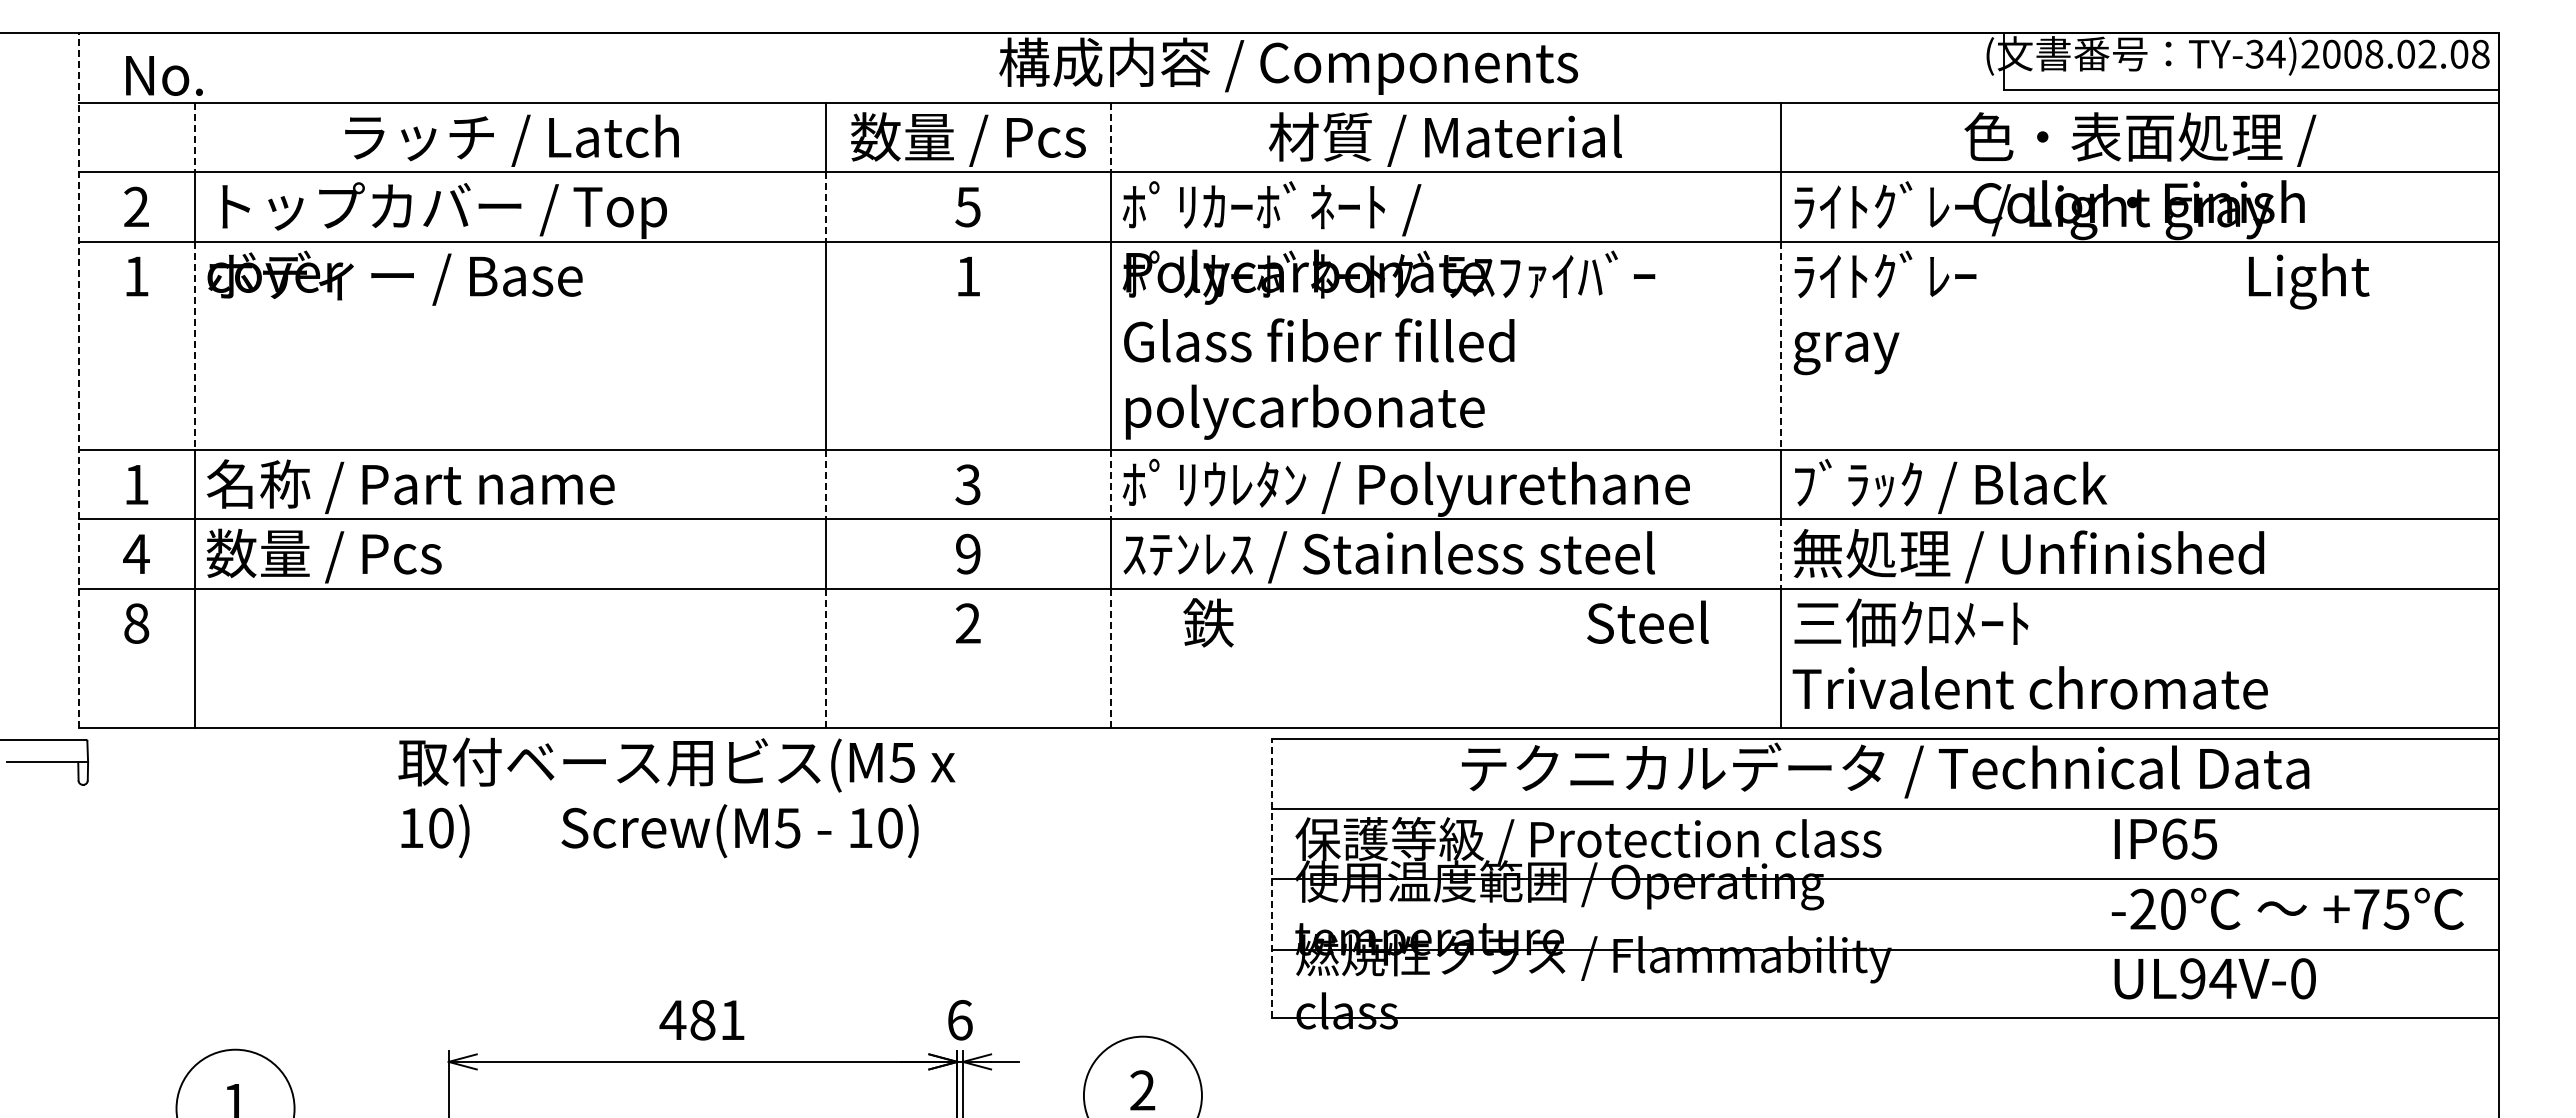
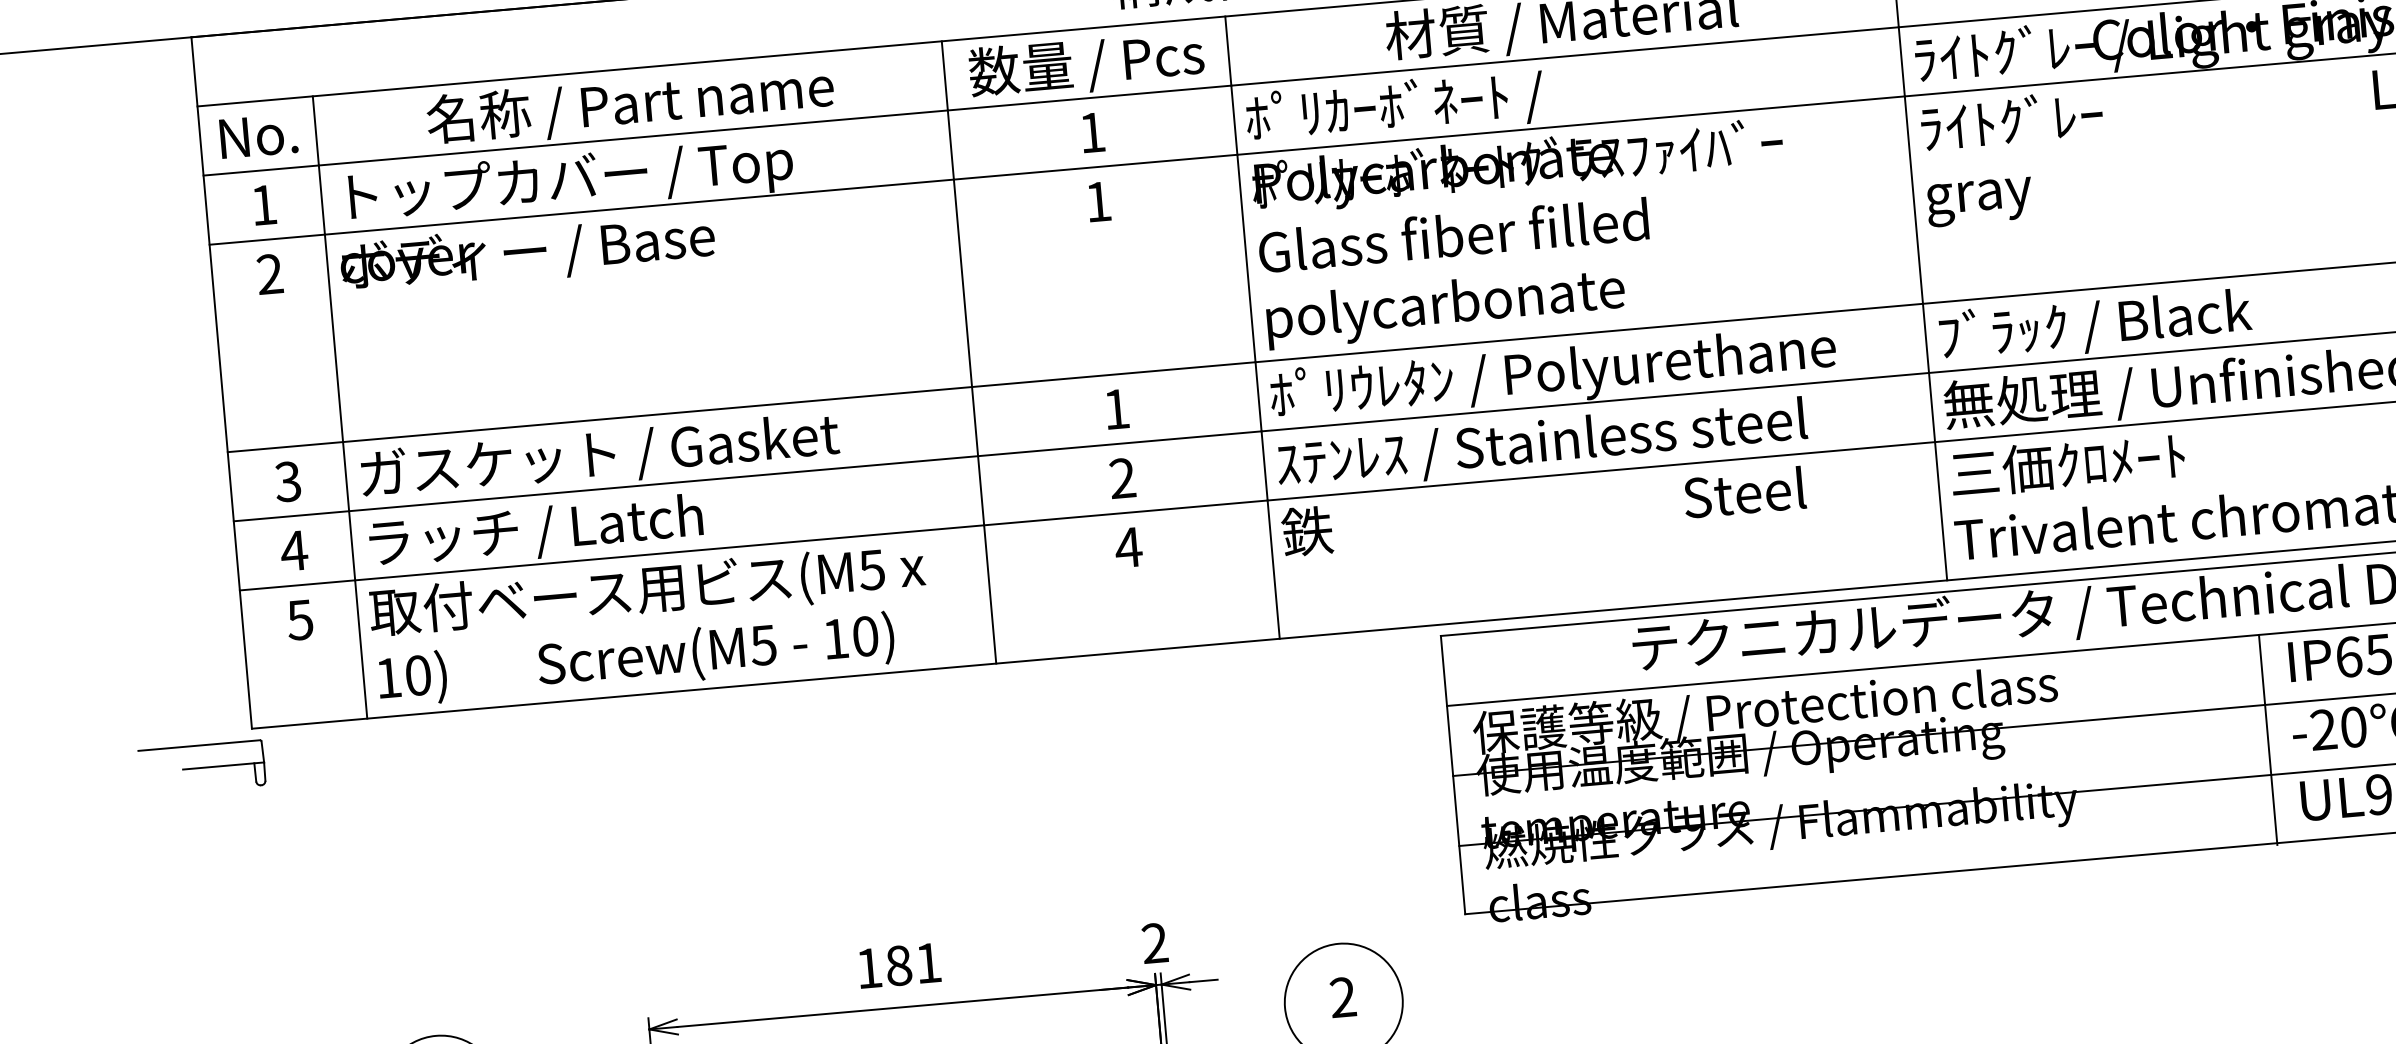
text: (164, 75) -> (258, 135), moved
line: (194, 137) -> (315, 130), dashed -> solid
line: (1110, 137) -> (1227, 51), dashed -> solid
text: (510, 139) -> (630, 105), ラッチ / Latch -> 名称 / Part name
text: (136, 206) -> (263, 204), 2 -> 1
line: (826, 206) -> (951, 144), dashed -> solid
text: (967, 207) -> (1091, 133), 5 -> 1
text: (136, 276) -> (270, 274), 1 -> 2
line: (194, 346) -> (333, 339), dashed -> solid
line: (1780, 346) -> (1913, 200), dashed -> solid
line: (78, 380) -> (221, 383), dashed -> solid
text: (135, 484) -> (287, 481), 1 -> 3
line: (826, 484) -> (975, 421), dashed -> solid
text: (967, 484) -> (1115, 409), 3 -> 1
line: (1110, 484) -> (1258, 396), dashed -> solid
text: (447, 486) -> (598, 456), 名称 / Part name -> ガスケット / Gasket
text: (968, 554) -> (1122, 478), 9 -> 2
line: (1780, 554) -> (1931, 408), dashed -> solid
text: (376, 555) -> (533, 531), 数量 / Pcs -> ラッチ / Latch
text: (1445, 622) -> (1543, 510), moved
text: (136, 623) -> (300, 619), 8 -> 5
text: (967, 623) -> (1127, 547), 2 -> 4
line: (826, 658) -> (990, 594), dashed -> solid
line: (1110, 658) -> (1273, 569), dashed -> solid
text: (676, 797) -> (649, 624), moved
line: (1271, 878) -> (1452, 775), dashed -> solid
line: (2086, 914) -> (2267, 739), added
text: (672, 1019) -> (868, 967), 481 -> 181
text: (959, 1020) -> (1154, 943), 6 -> 2

